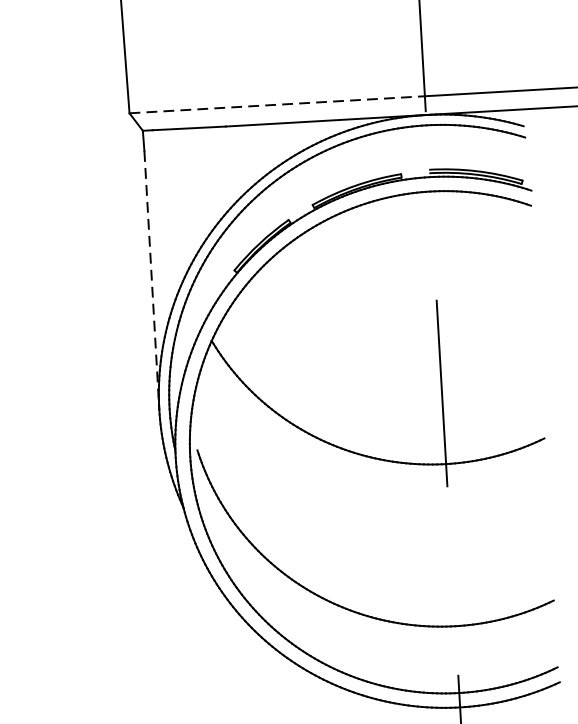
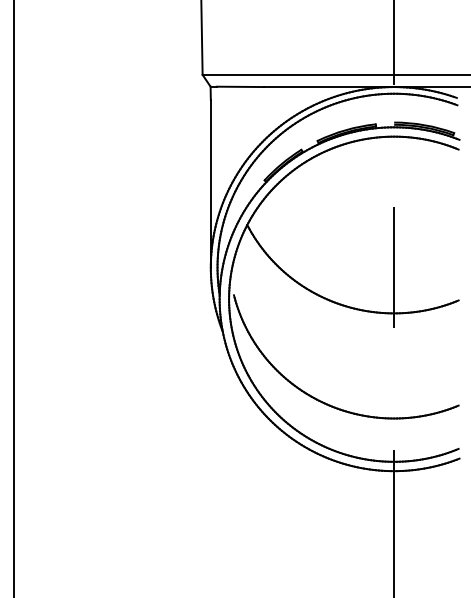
line: (277, 104) -> (298, 74), dashed -> solid
line: (151, 280) -> (210, 183), dashed -> solid

